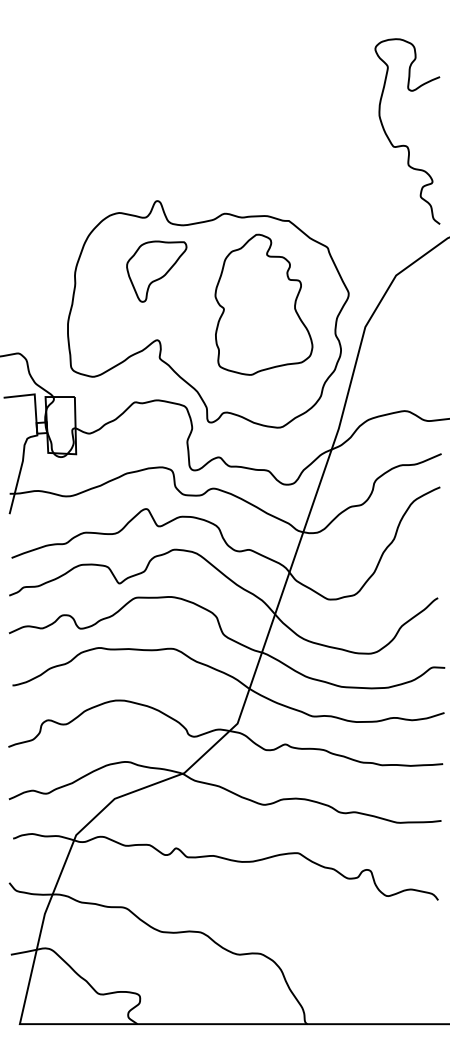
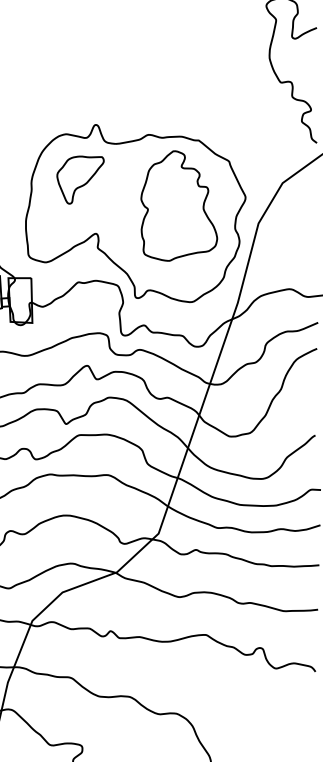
part: (156, 271) -> (80, 180), moved

